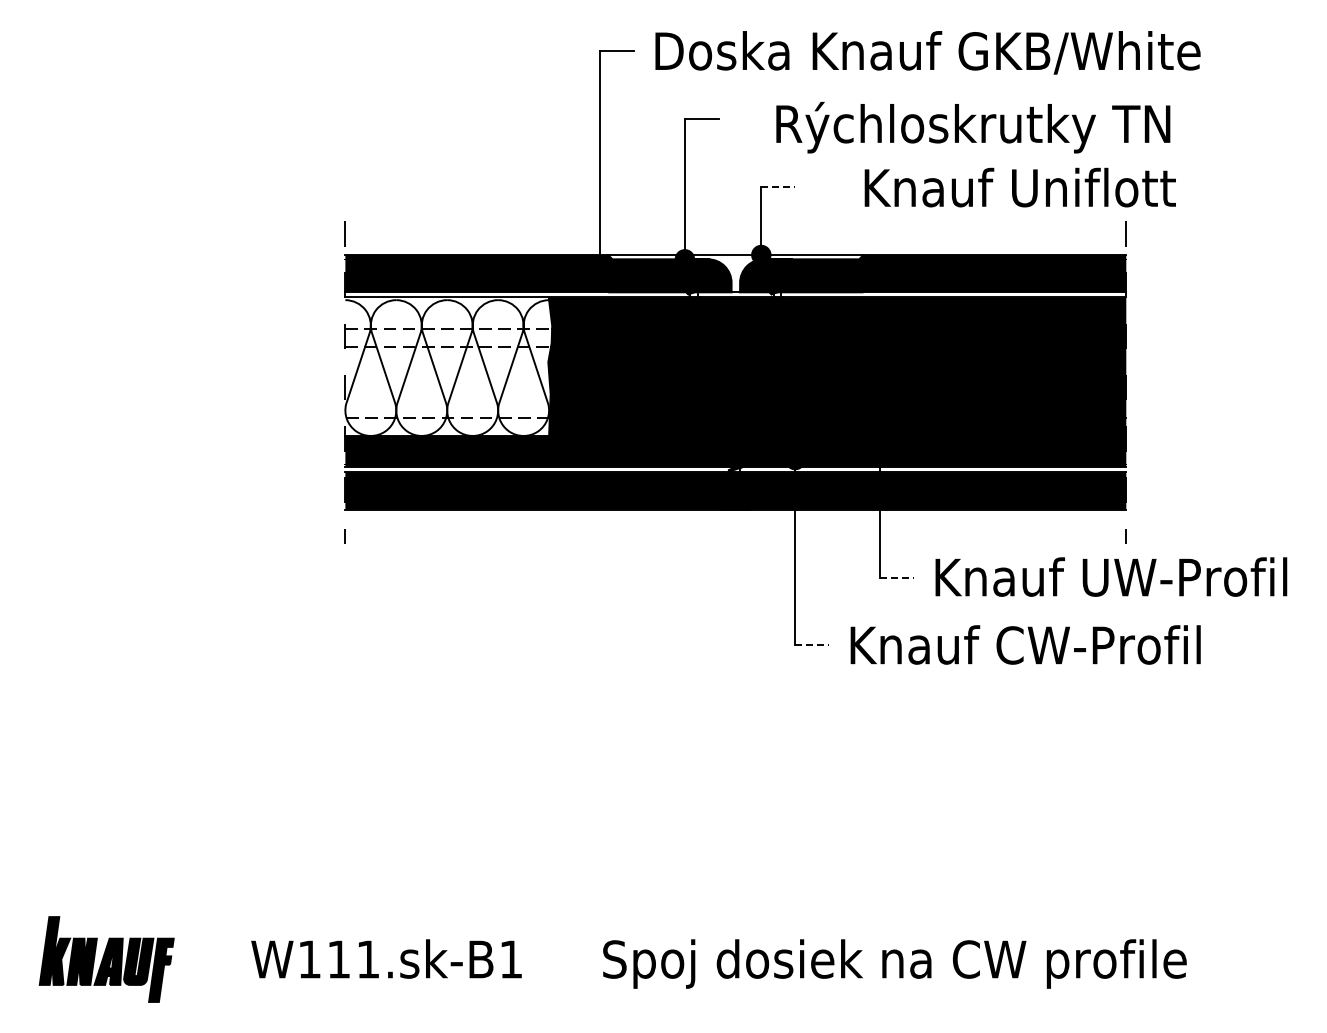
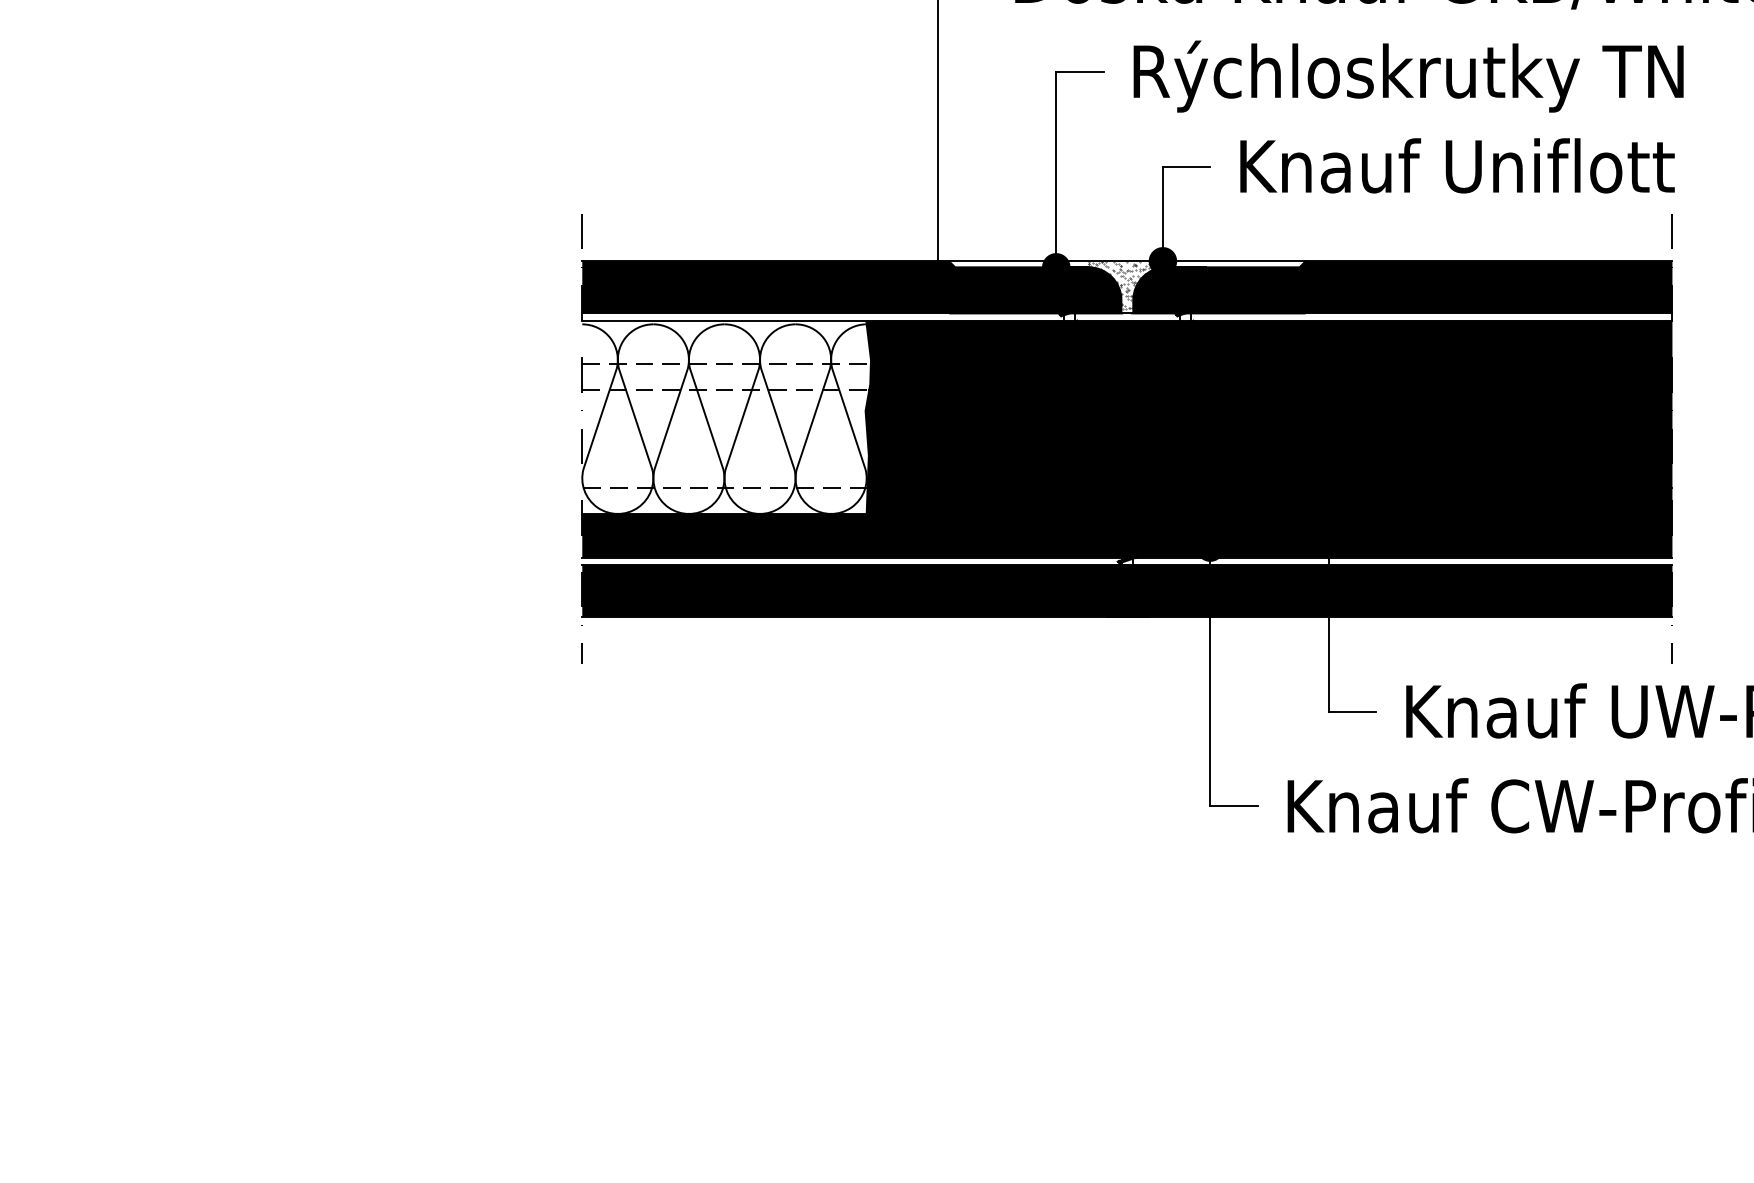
text: (973, 127) -> (1408, 76), moved
line: (778, 187) -> (1186, 167), dashed -> solid
text: (1019, 187) -> (1456, 165), moved
hatch: (735, 273) -> (1126, 287), added
line: (897, 577) -> (1353, 711), dashed -> solid
line: (812, 645) -> (1234, 806), dashed -> solid

